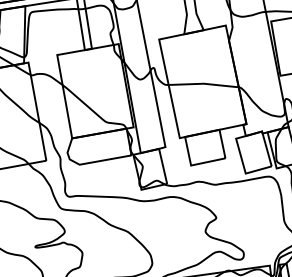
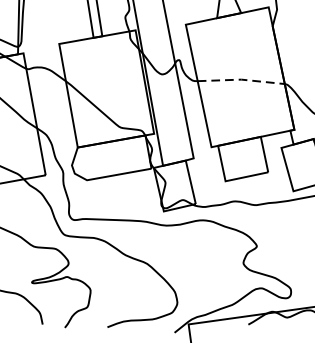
line: (203, 83) -> (240, 79), solid -> dashed

